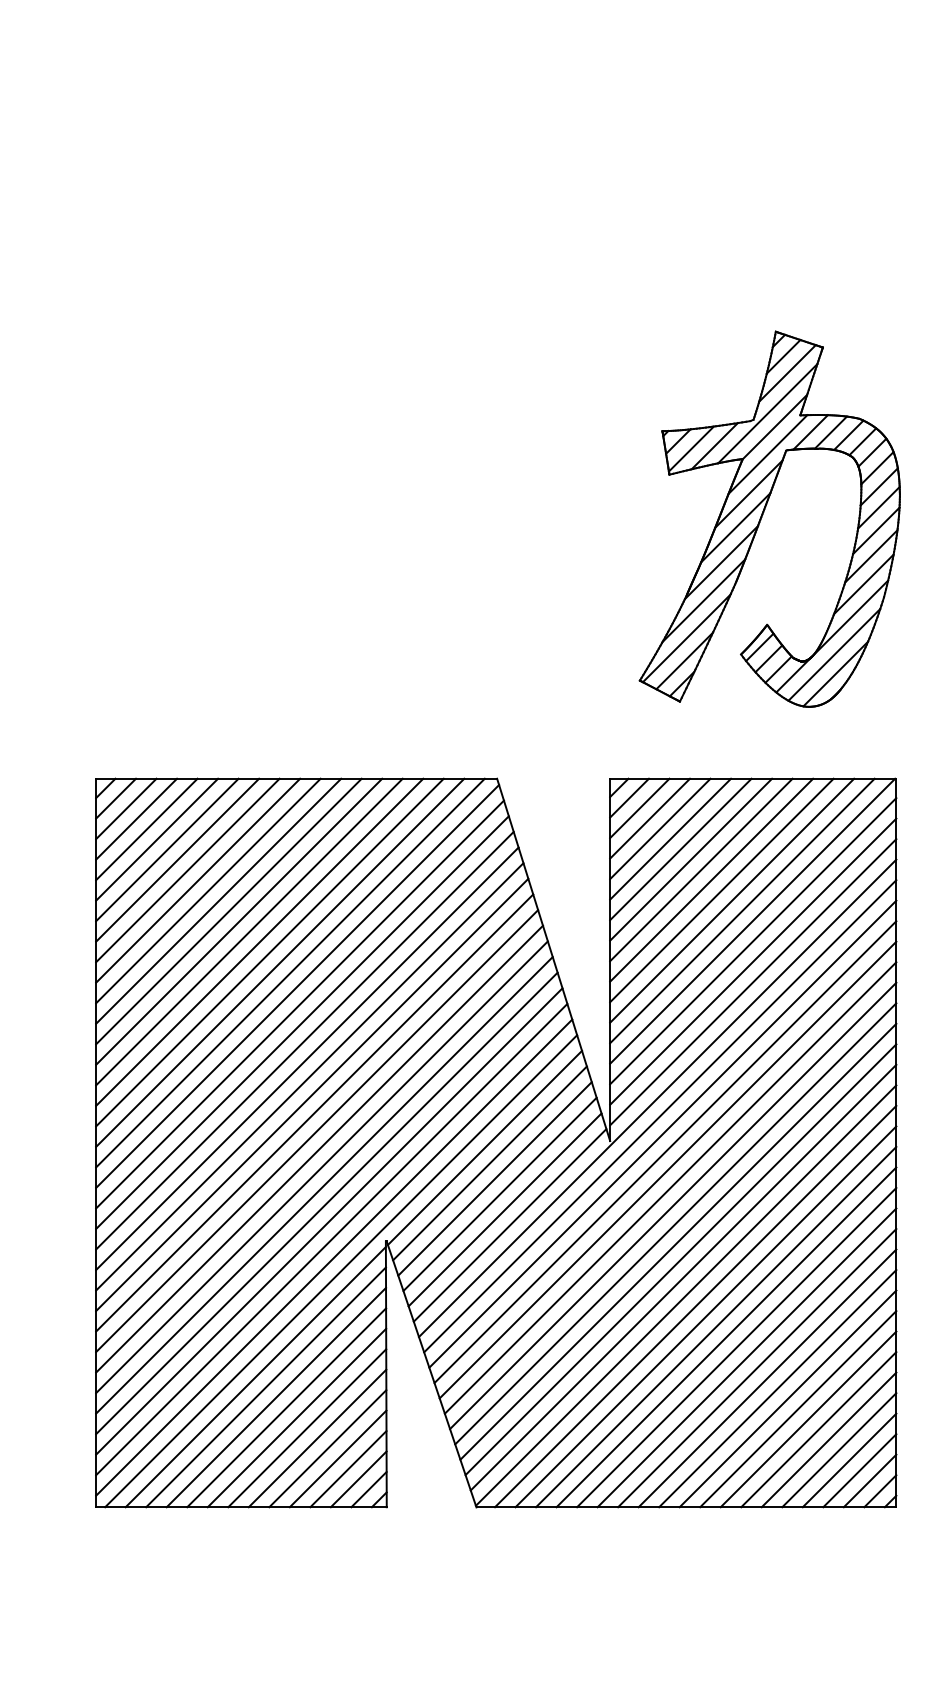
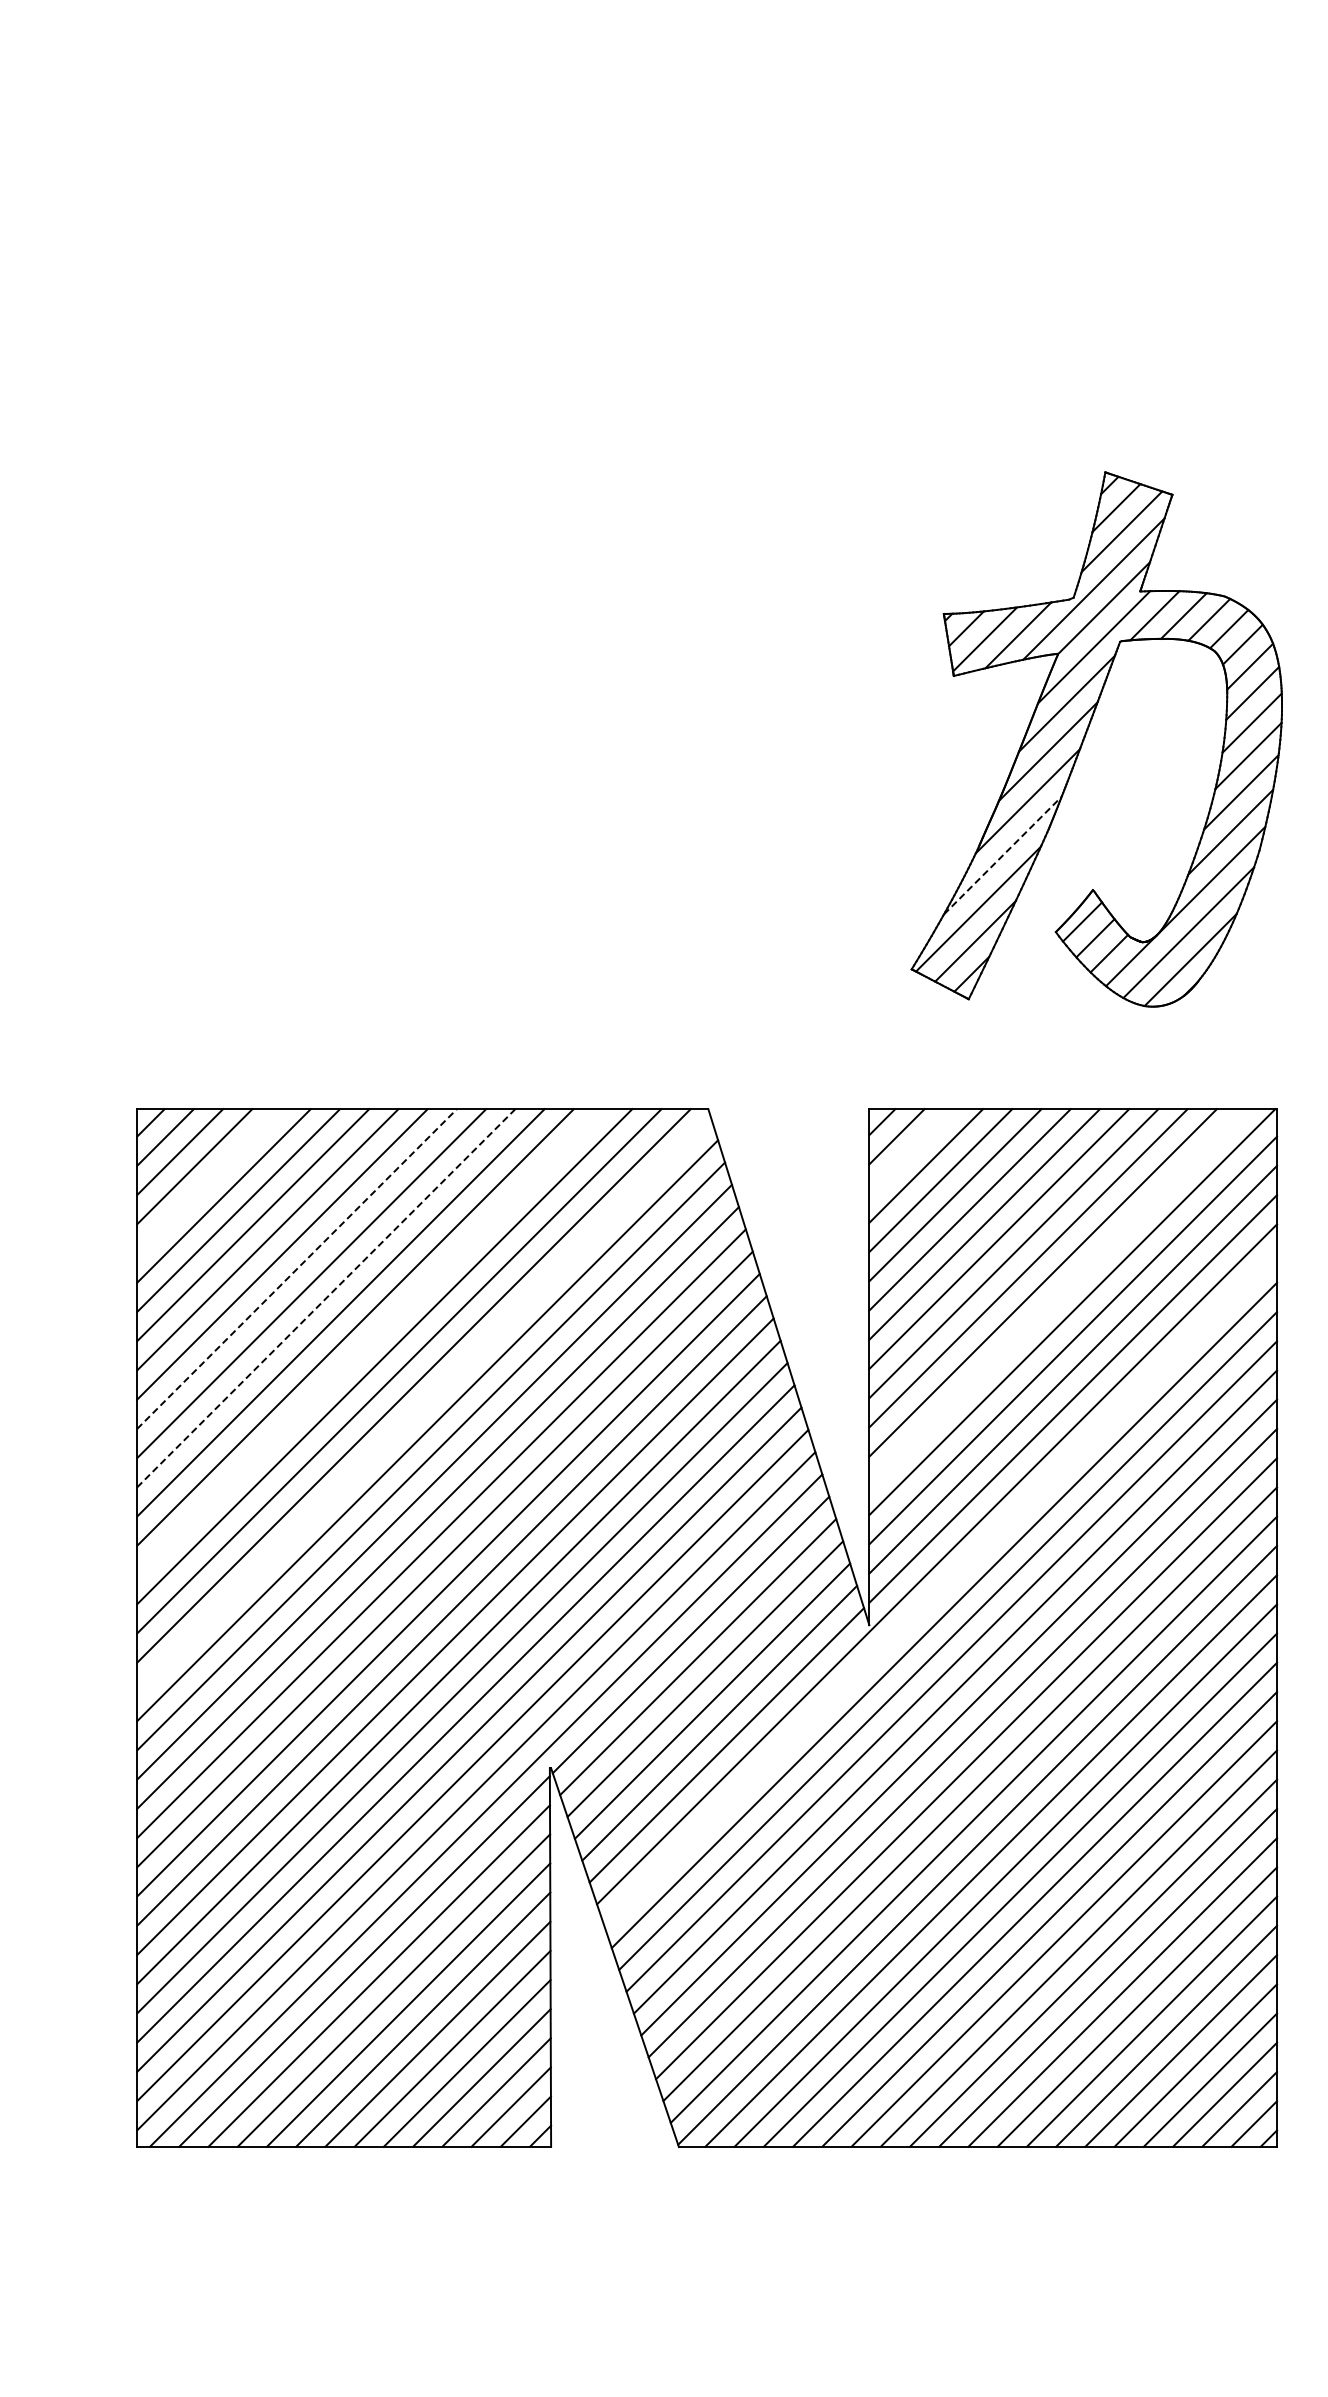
line: (704, 600) -> (1003, 855), solid -> dashed
line: (639, 808) -> (911, 1151), removed
line: (146, 829) -> (209, 1181), removed
line: (208, 890) -> (297, 1268), solid -> dashed
line: (229, 910) -> (326, 1297), solid -> dashed
line: (742, 910) -> (1057, 1297), removed
line: (259, 942) -> (370, 1342), removed
line: (297, 986) -> (424, 1404), removed
line: (660, 1115) -> (940, 1589), removed

